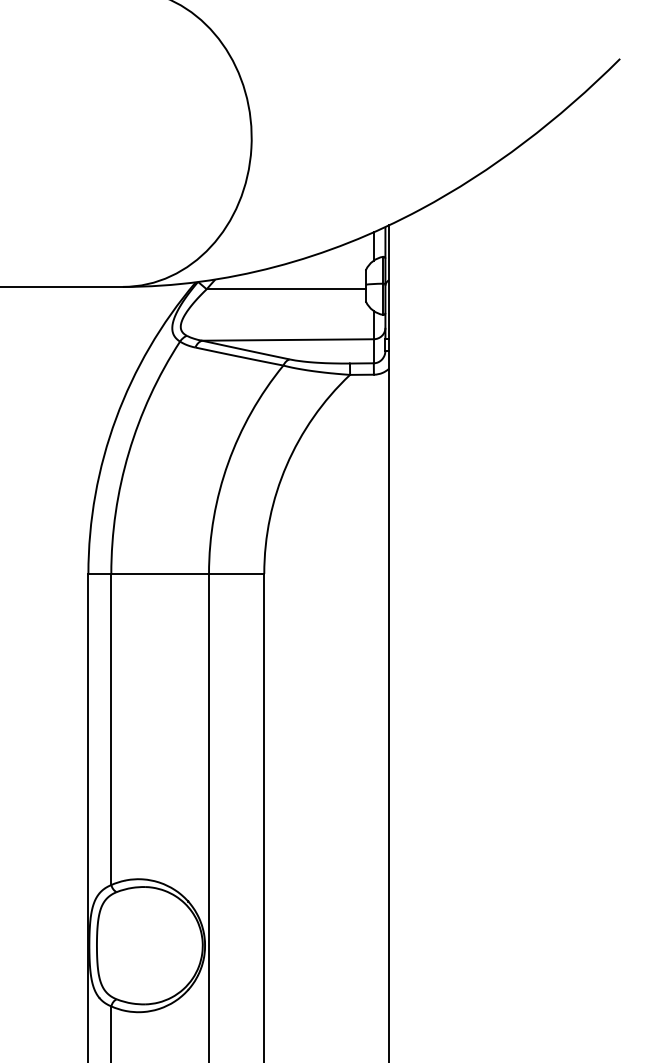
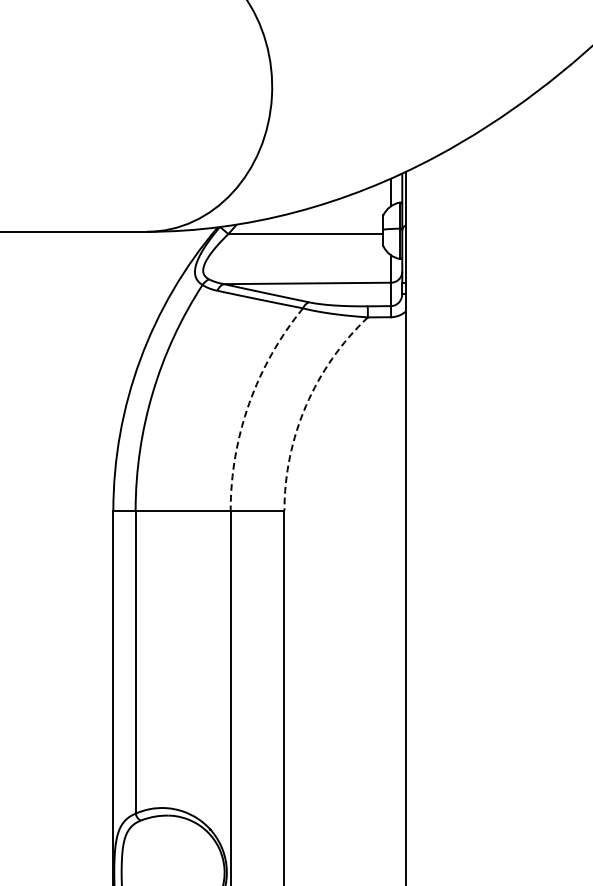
arc: (228, 463) -> (249, 403), solid -> dashed
arc: (286, 465) -> (306, 405), solid -> dashed

